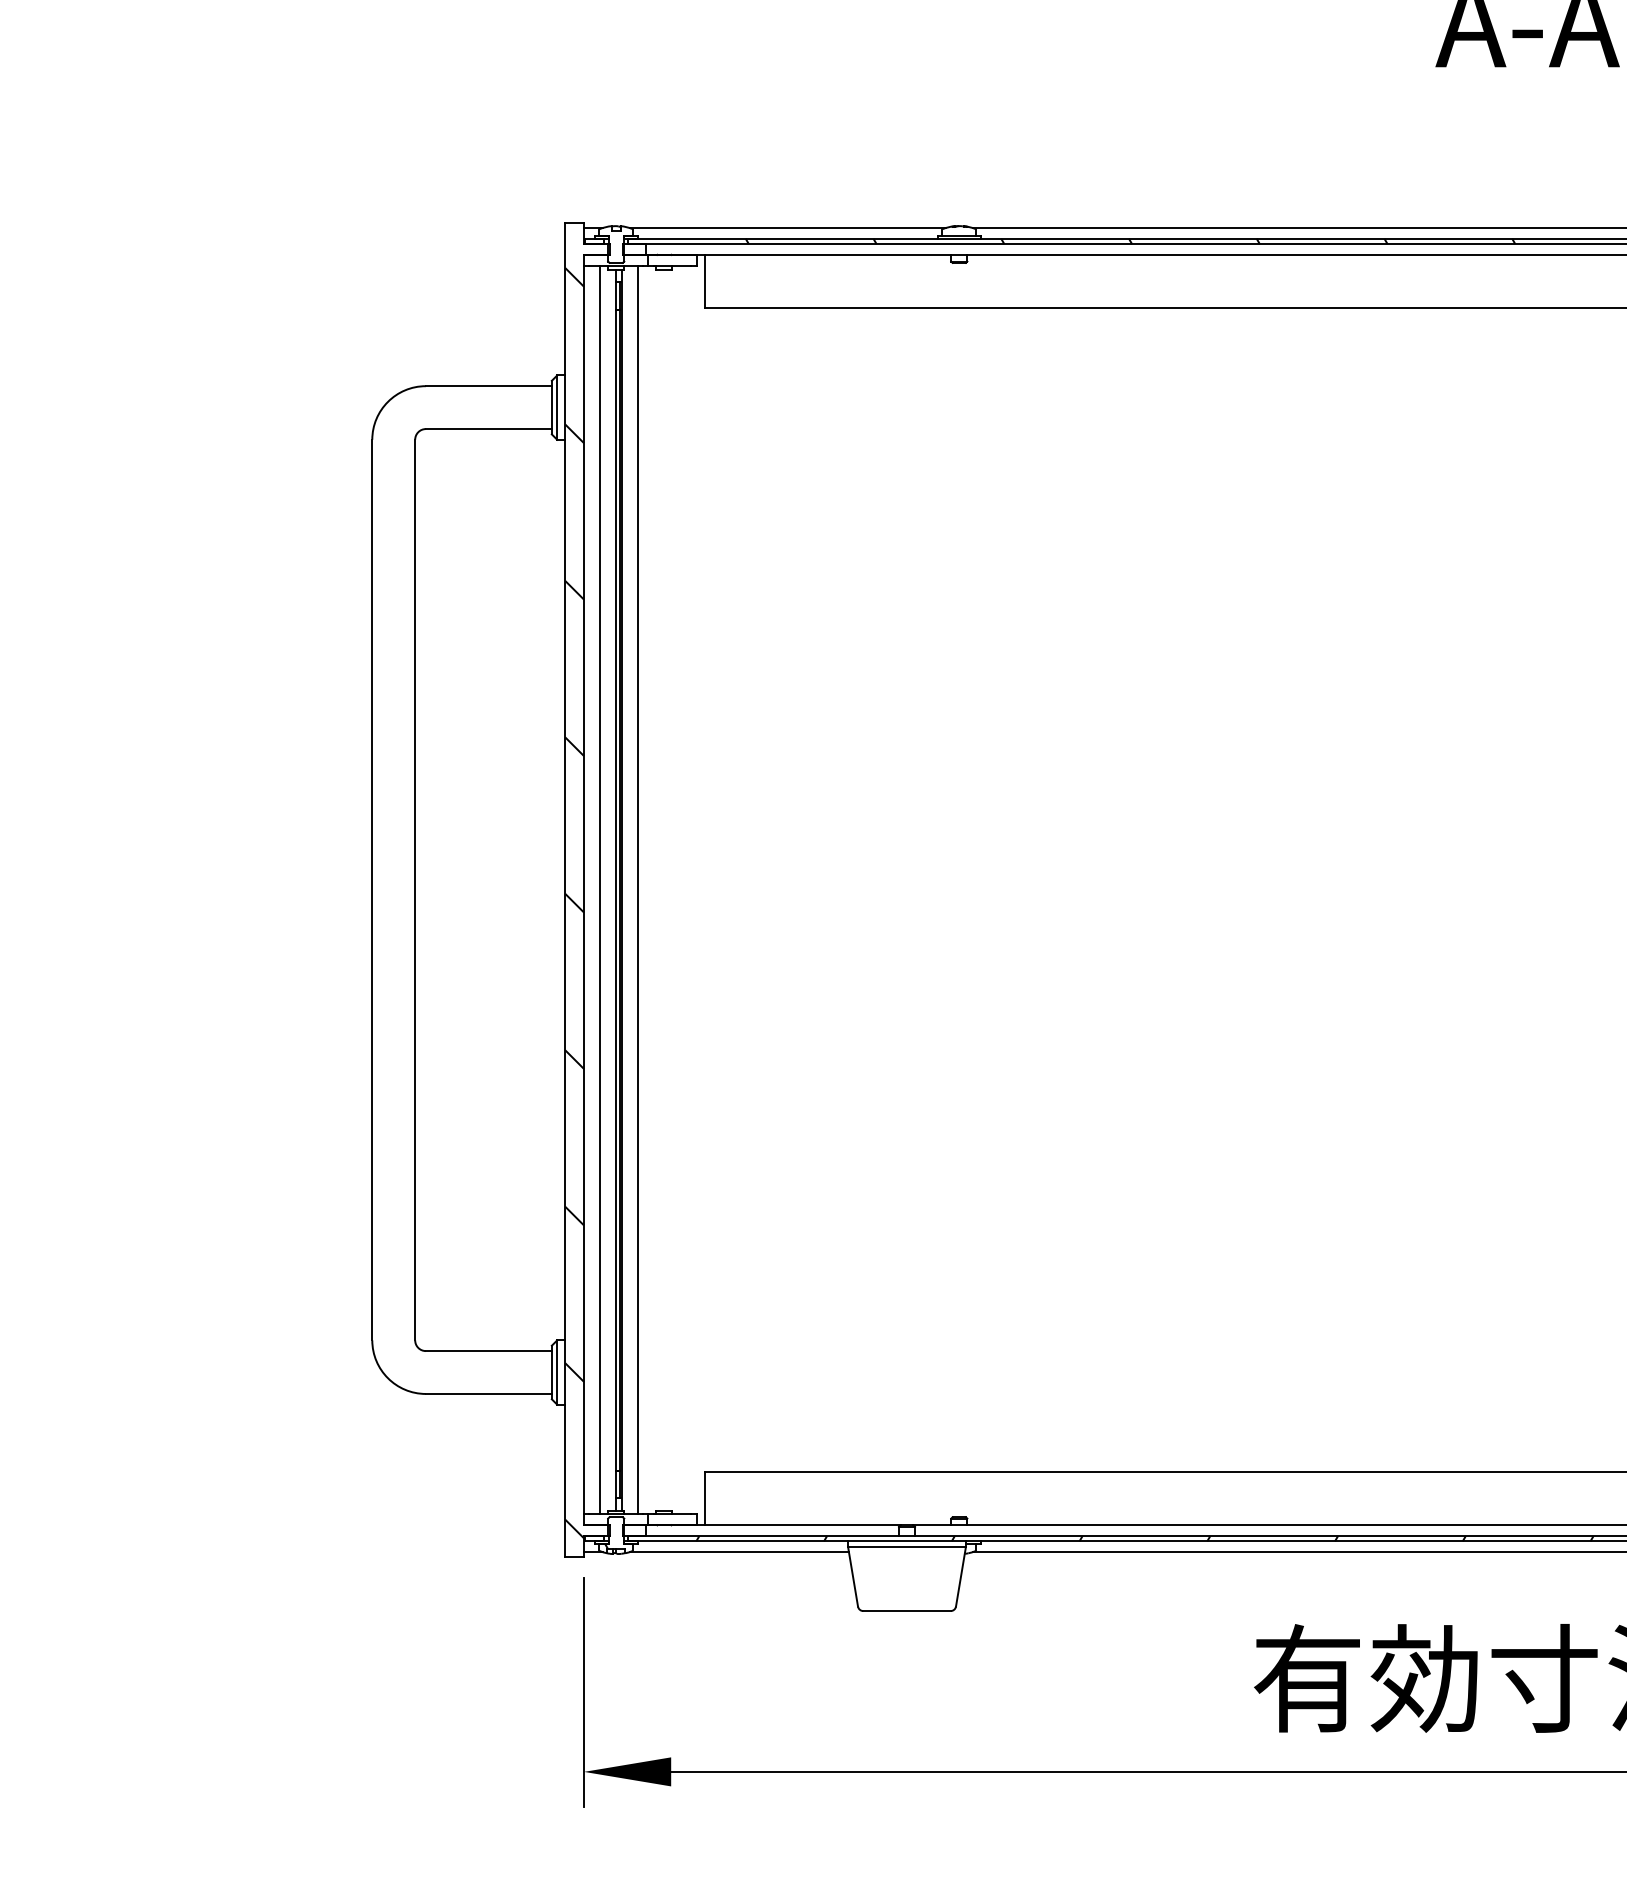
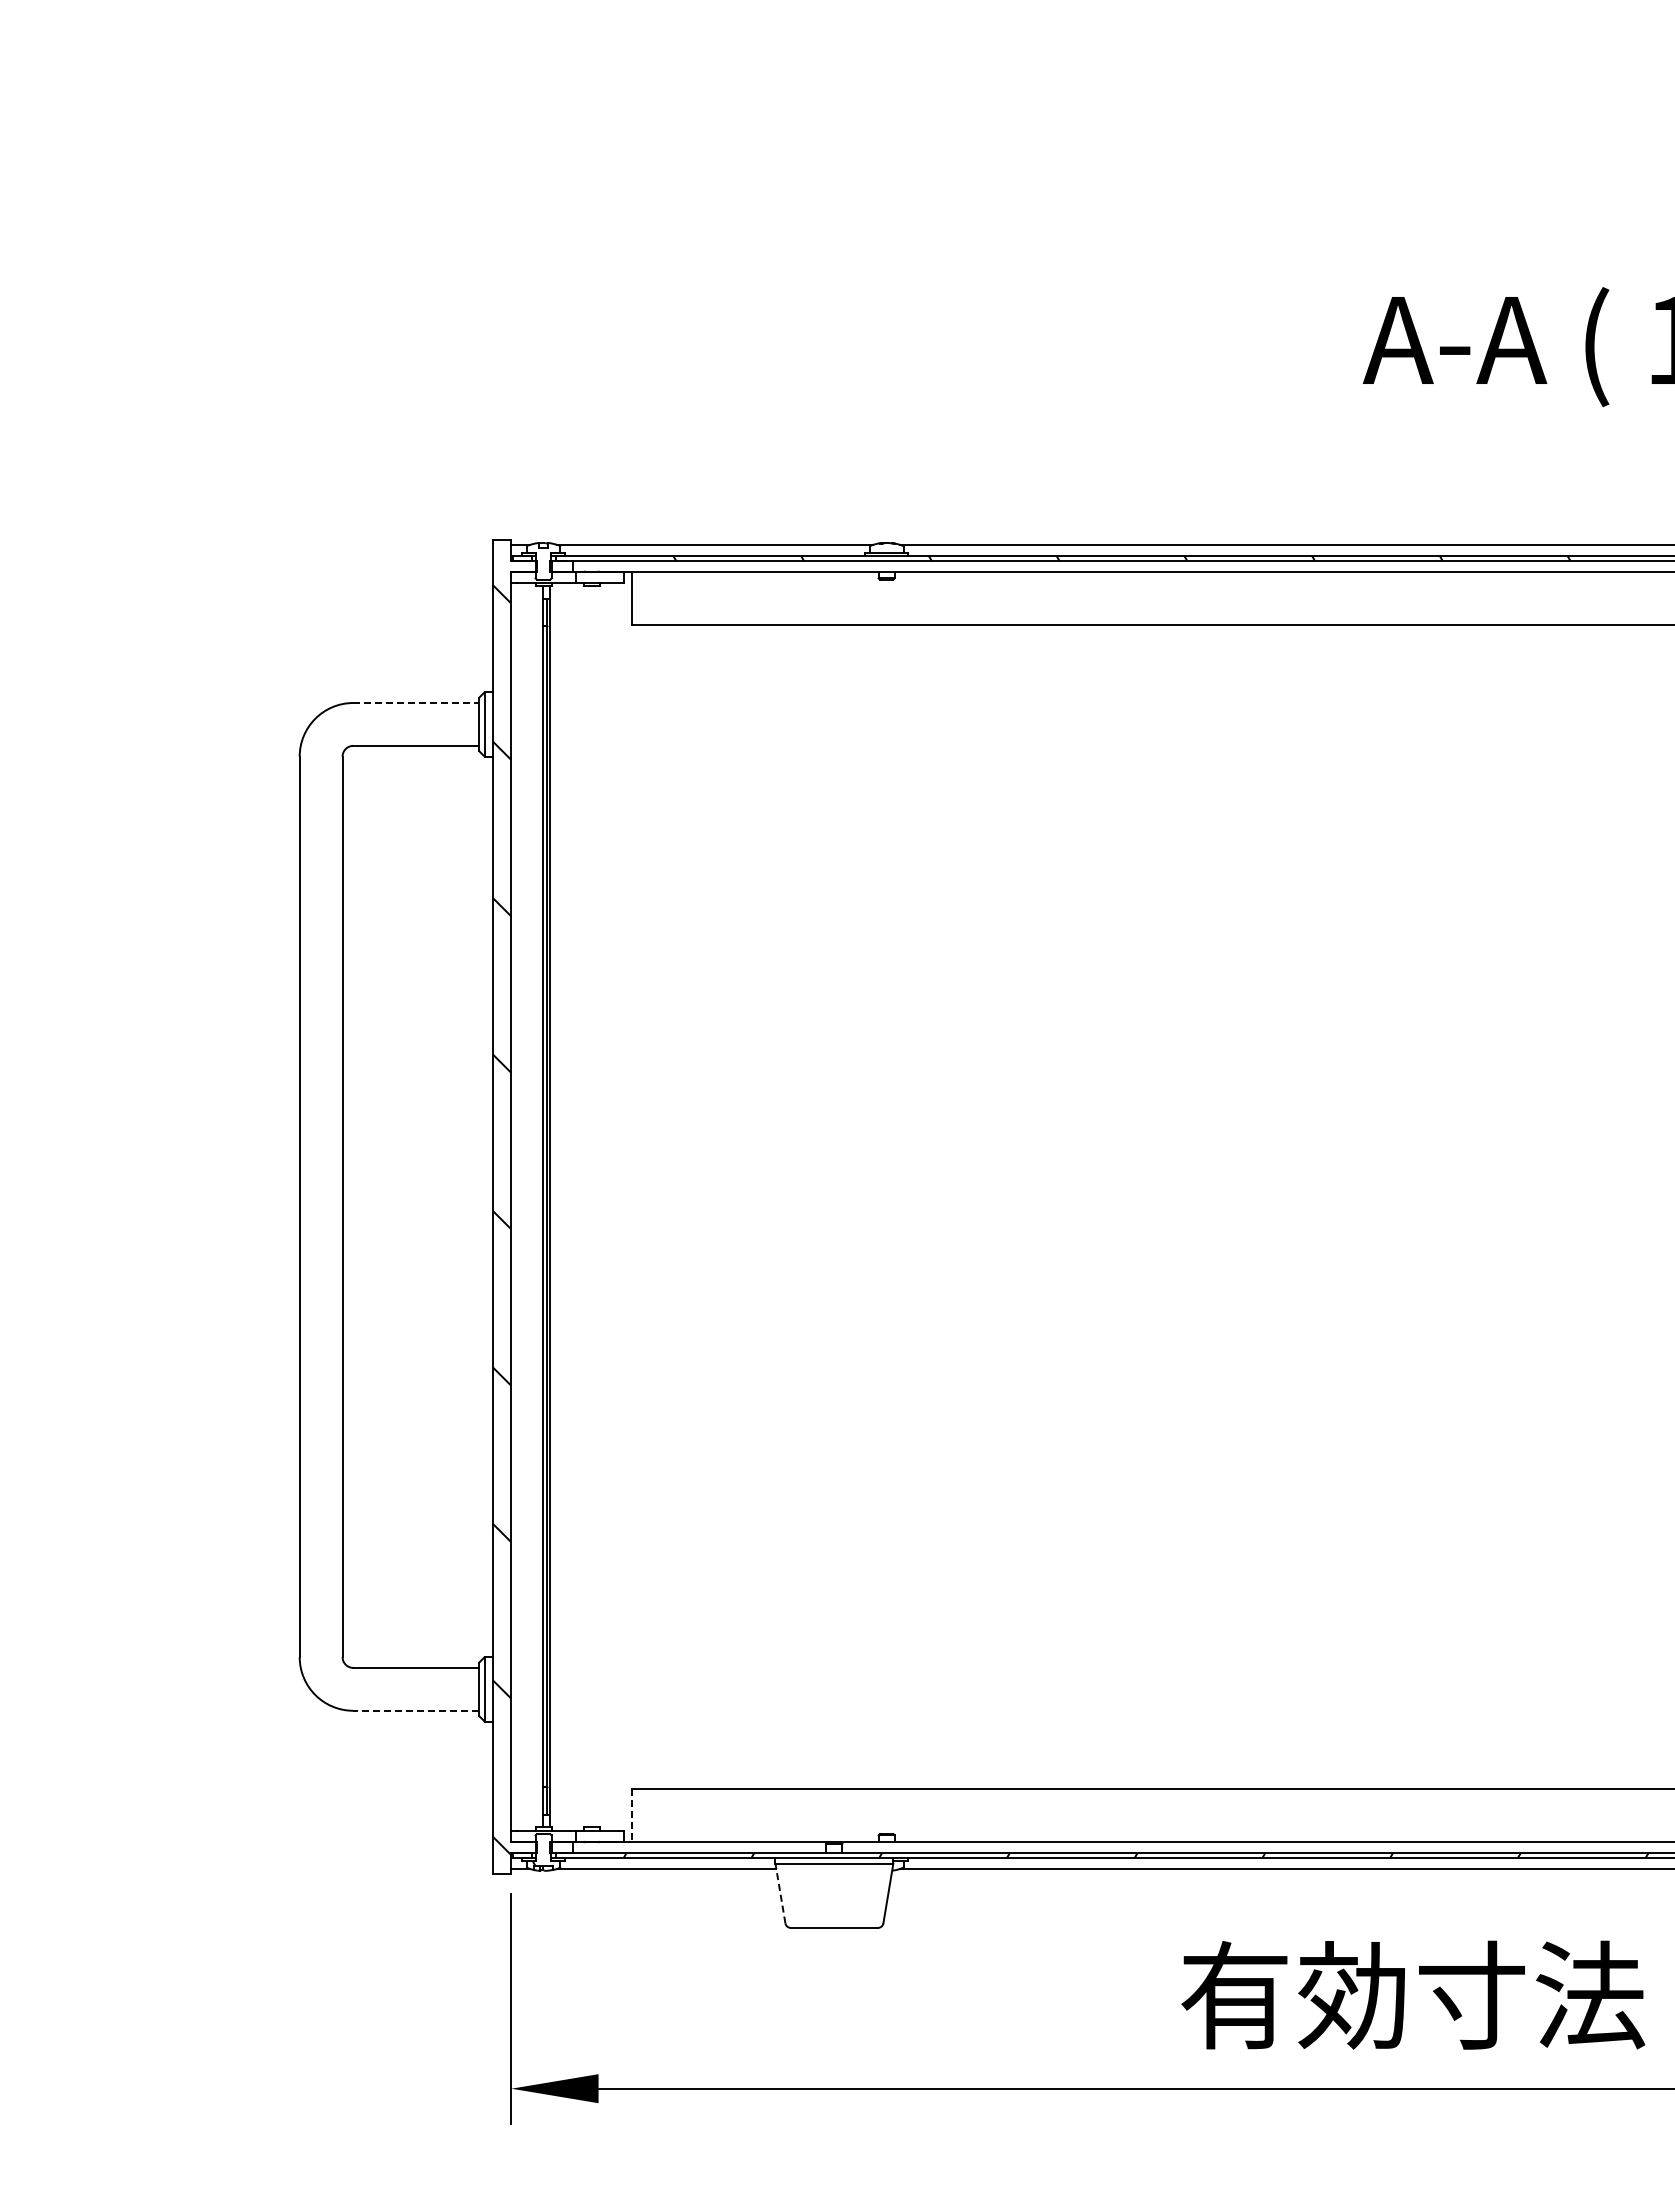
line: (489, 386) -> (416, 703), solid -> dashed
line: (600, 889) -> (527, 1206), removed
line: (638, 889) -> (565, 1206), removed
line: (489, 1393) -> (416, 1710), solid -> dashed
line: (705, 1498) -> (632, 1815), solid -> dashed
line: (853, 1575) -> (780, 1892), solid -> dashed

